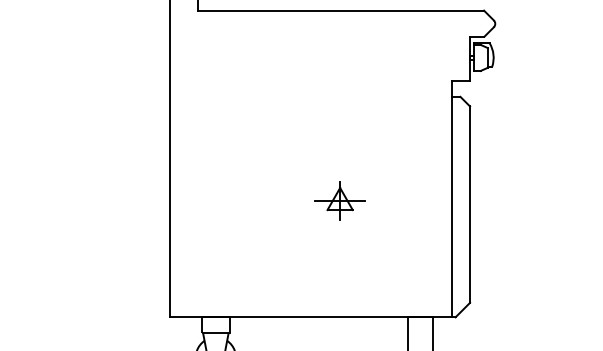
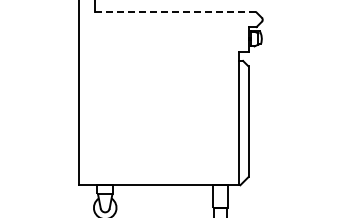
line: (340, 10) -> (175, 12), solid -> dashed
part: (340, 200) -> (175, 119), removed

